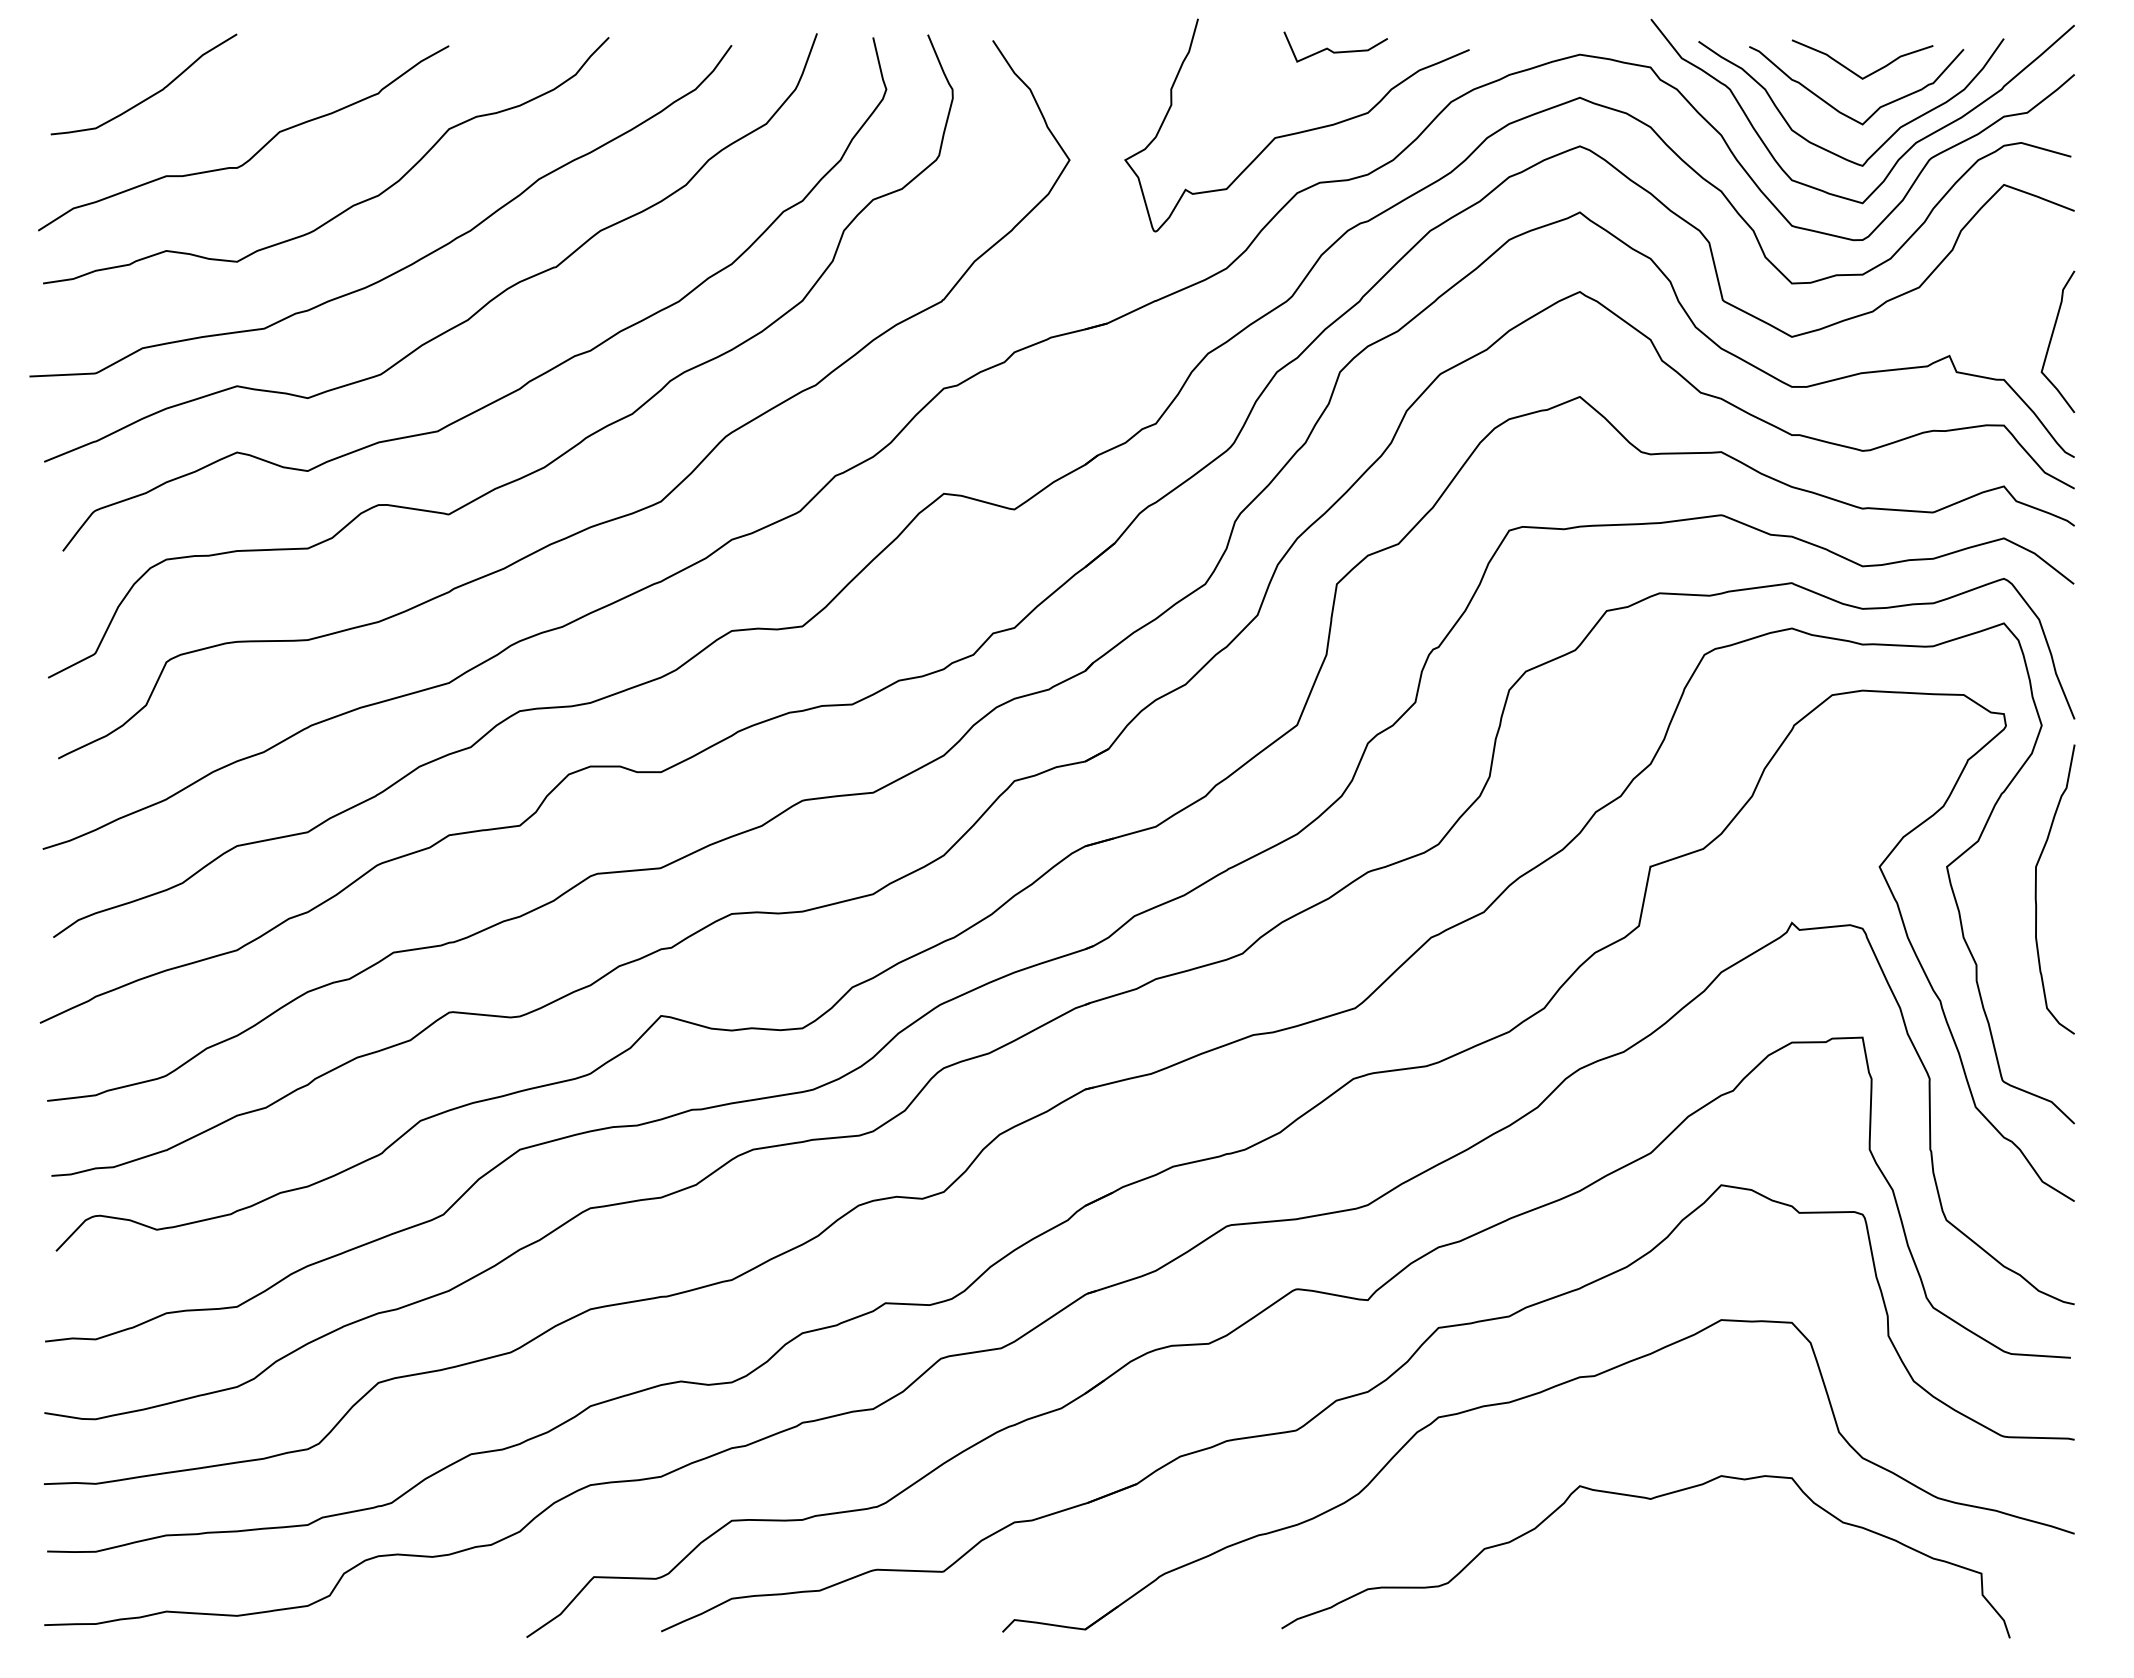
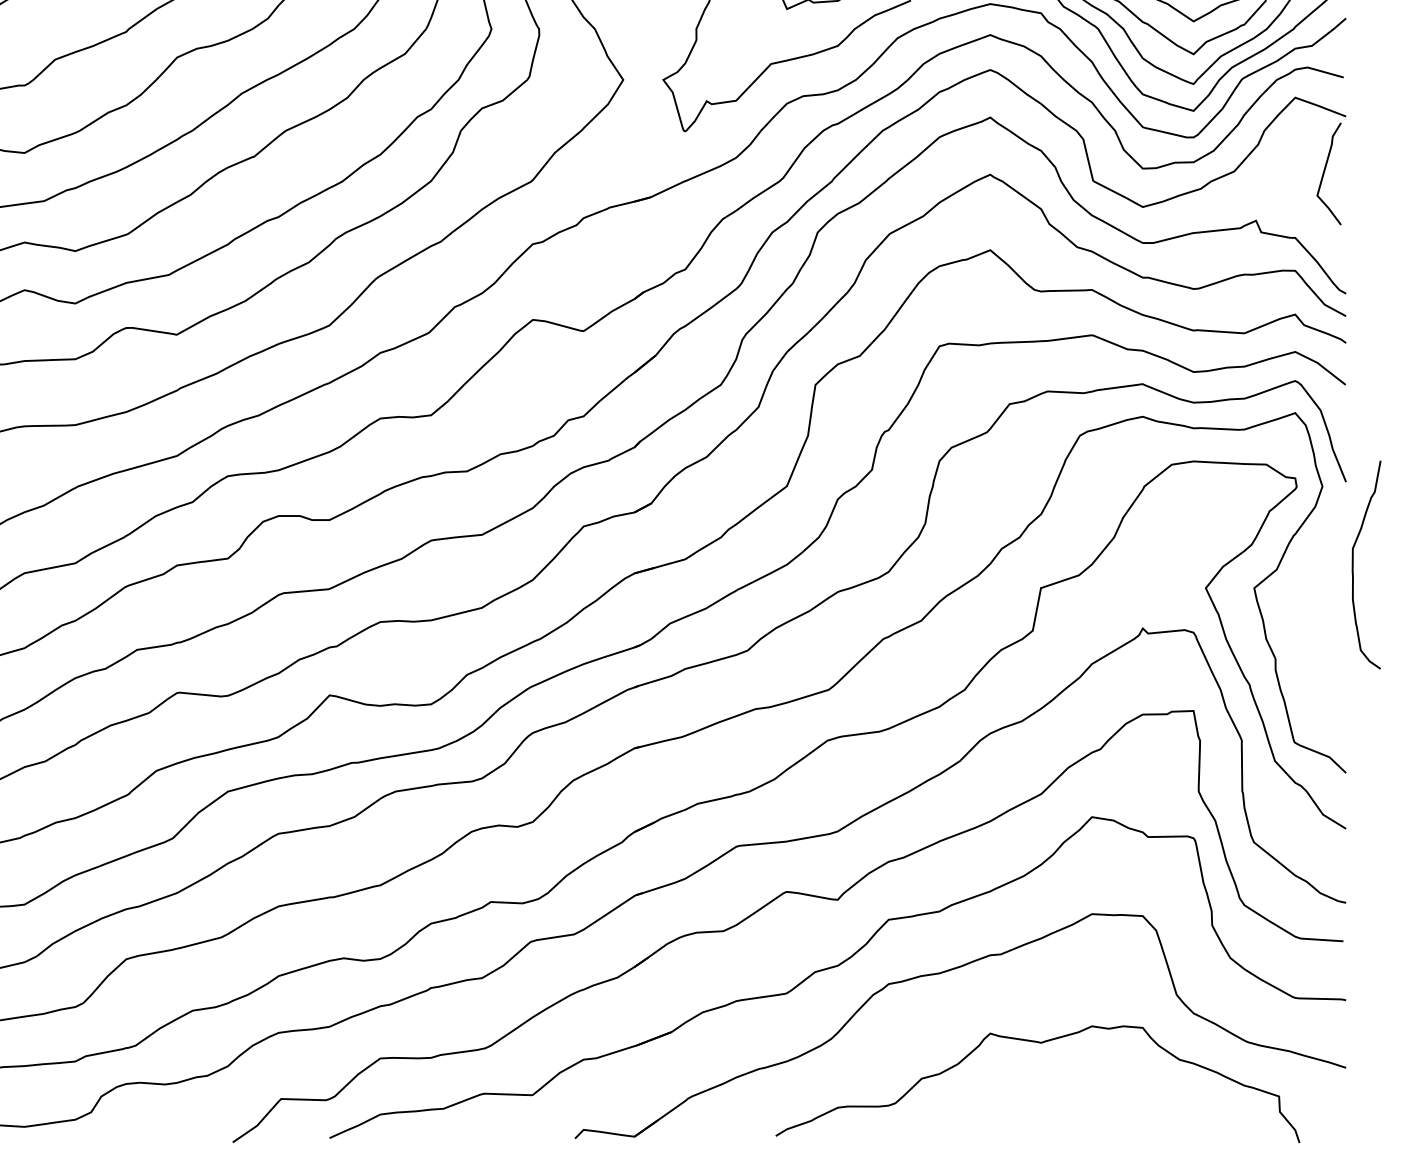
curve: (2052, 338) -> (1325, 171), moved
curve: (2036, 889) -> (1353, 564), moved

